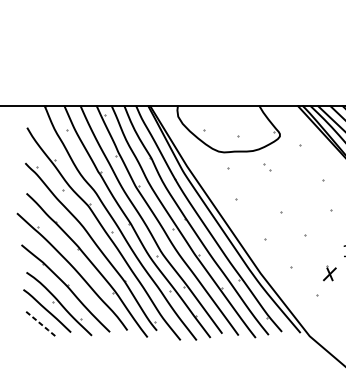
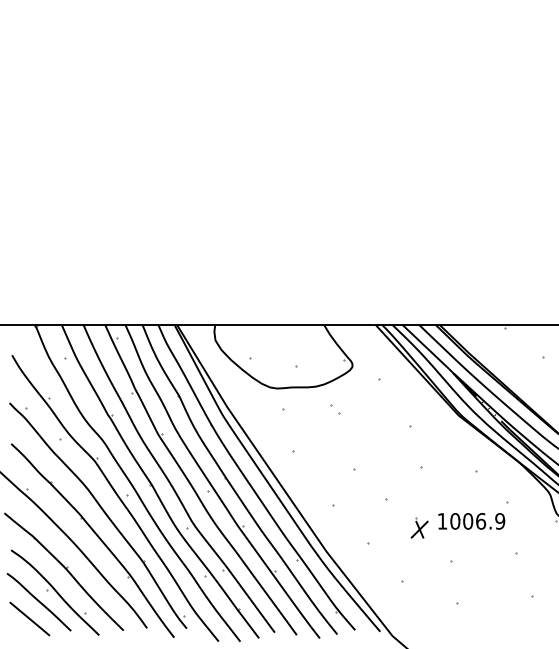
part: (329, 272) -> (419, 527), moved
line: (40, 323) -> (30, 619), dashed -> solid

